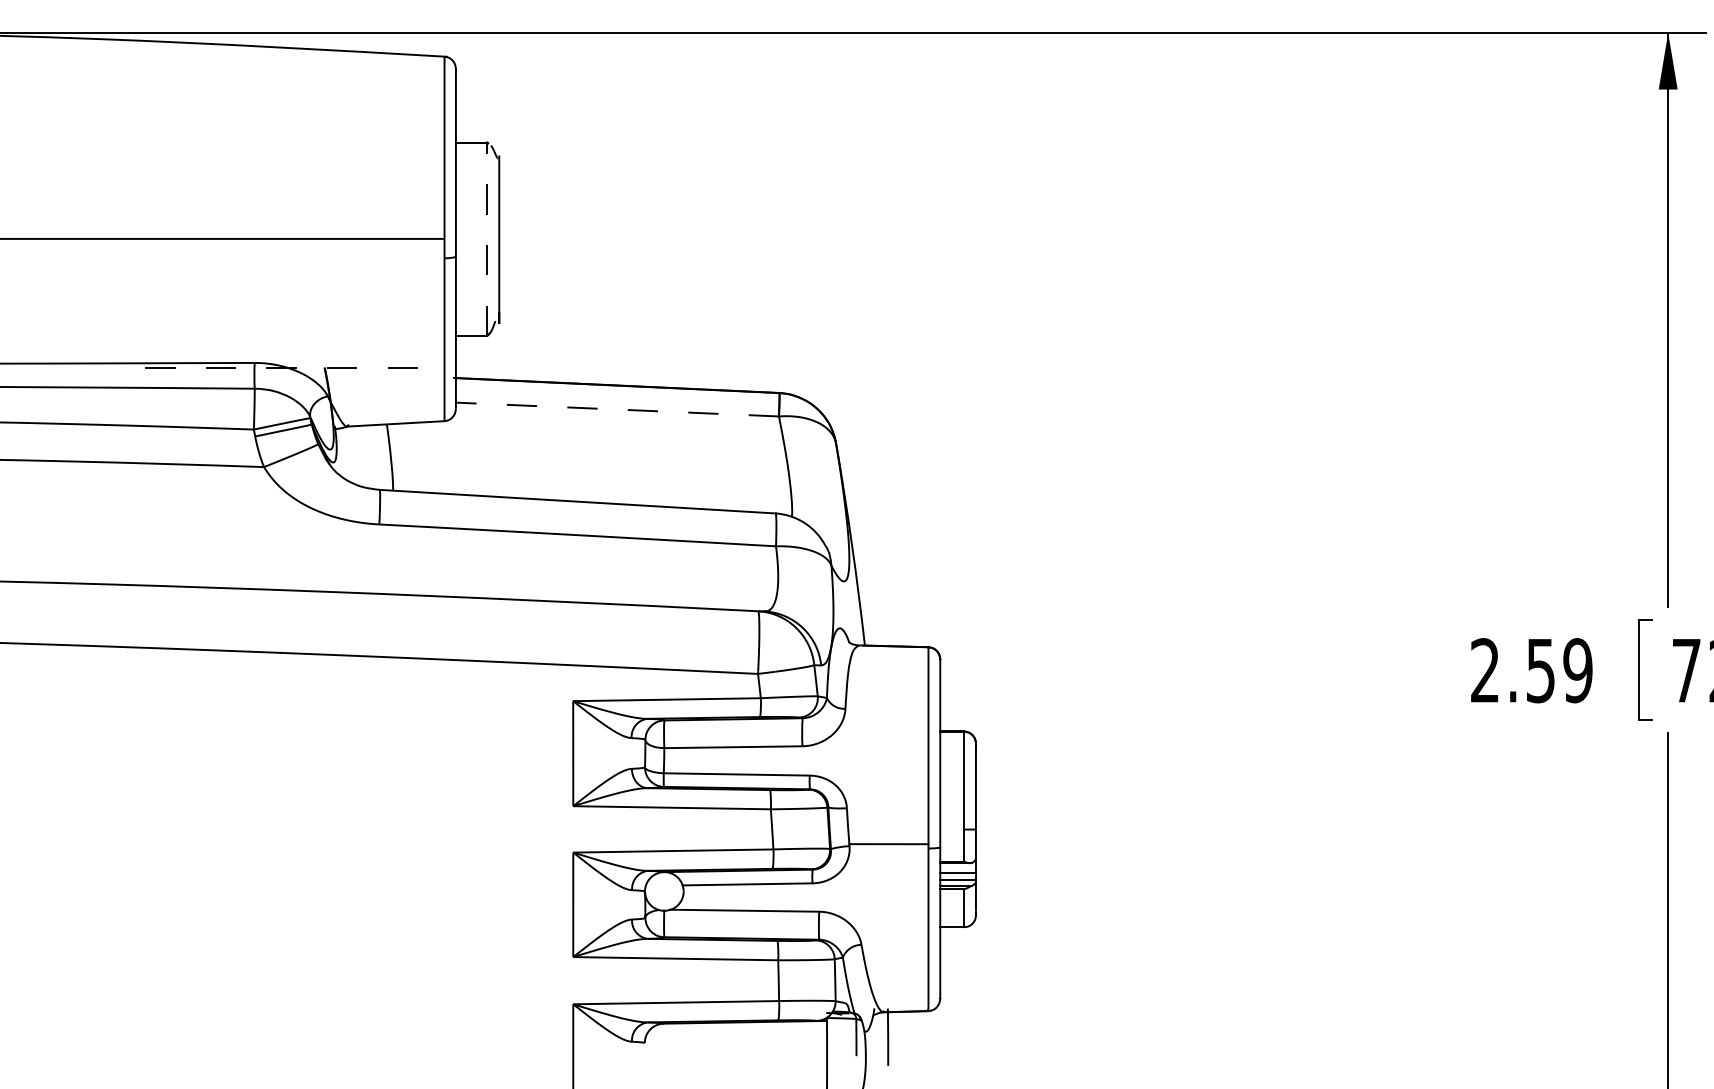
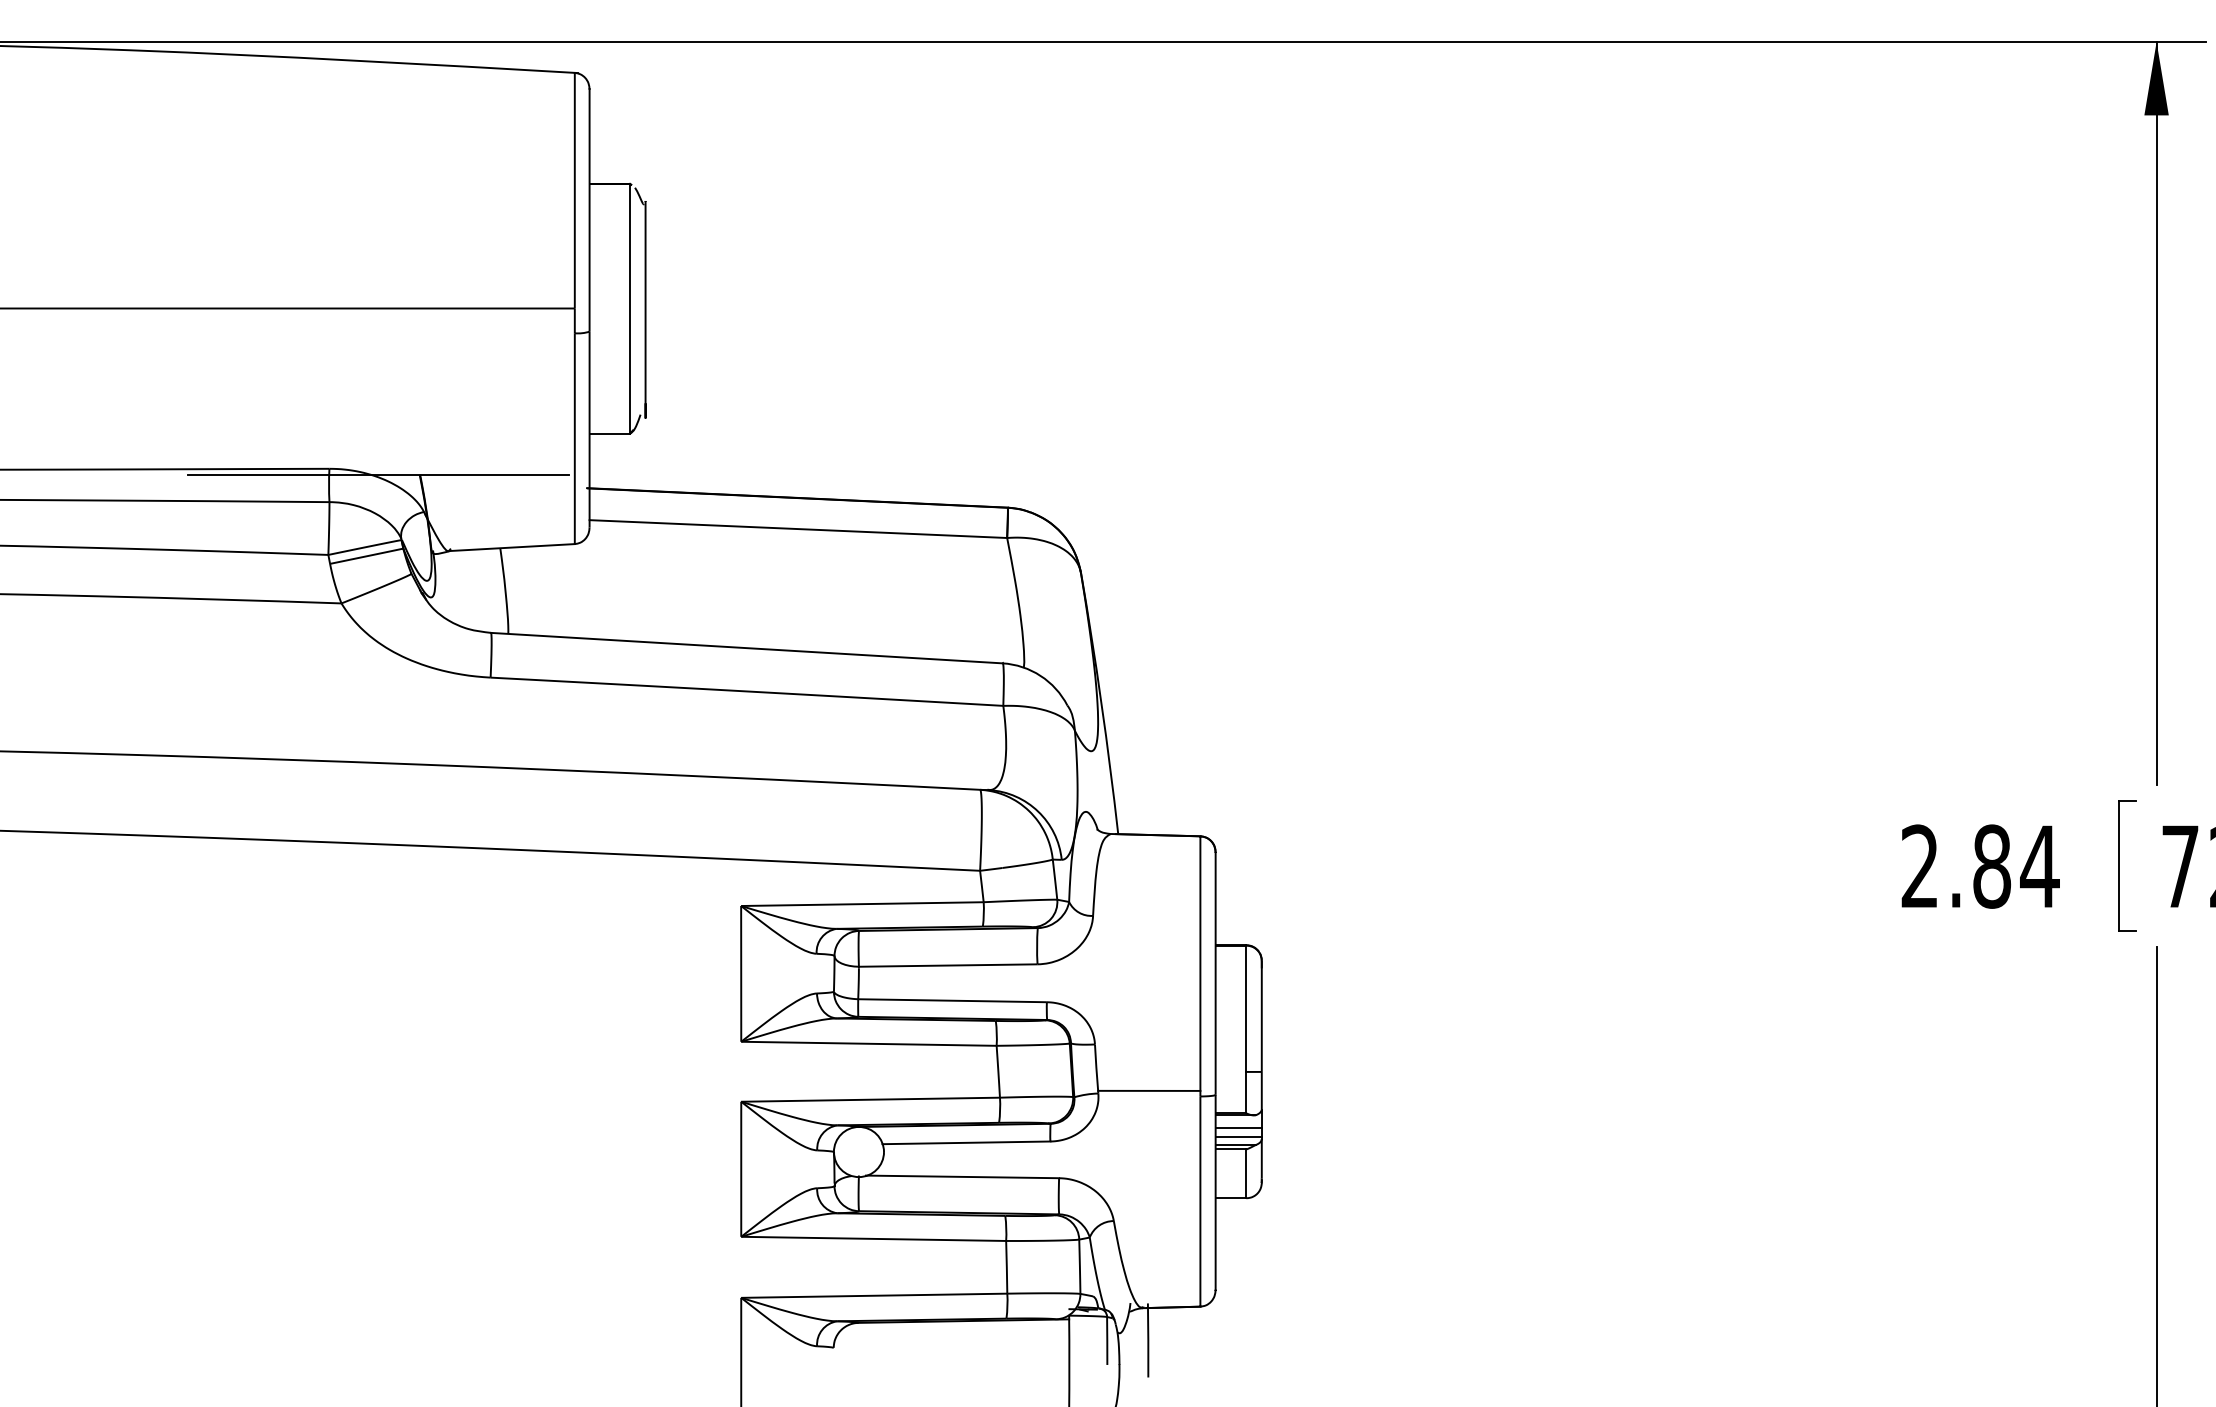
line: (487, 238) -> (630, 308), dashed -> solid
line: (292, 367) -> (378, 474), dashed -> solid
line: (617, 409) -> (798, 529), dashed -> solid
text: (1559, 670) -> (2016, 866), 2.59 -> 2.84

